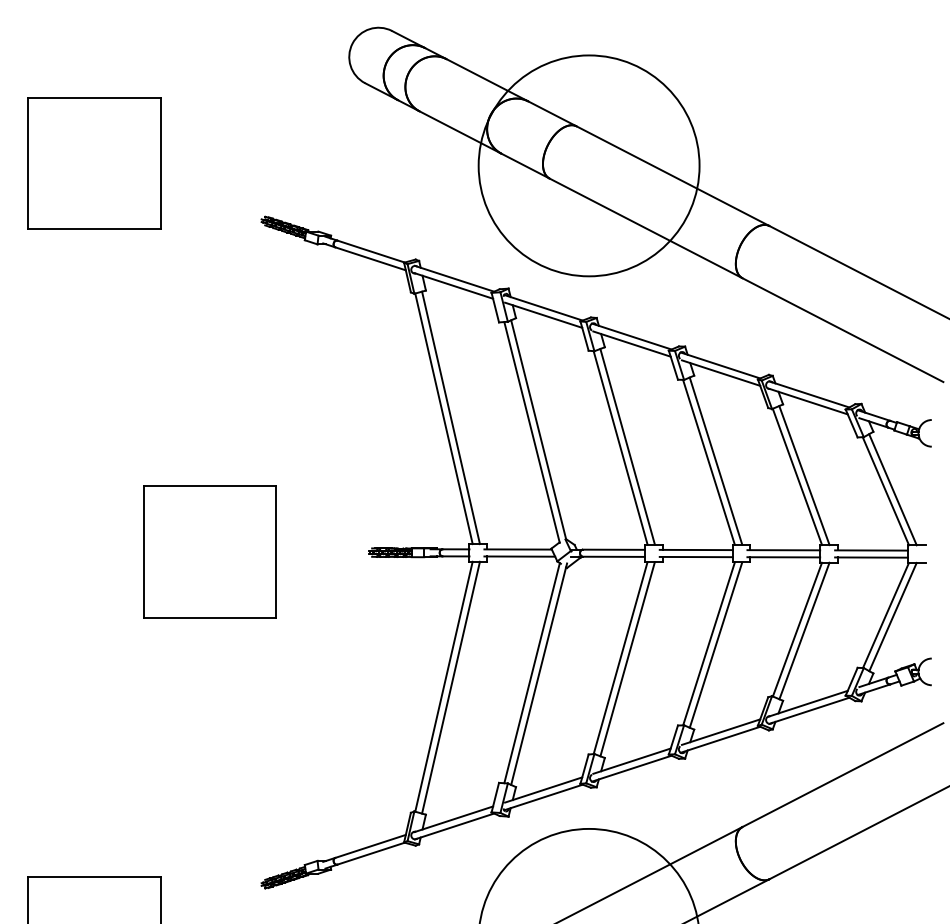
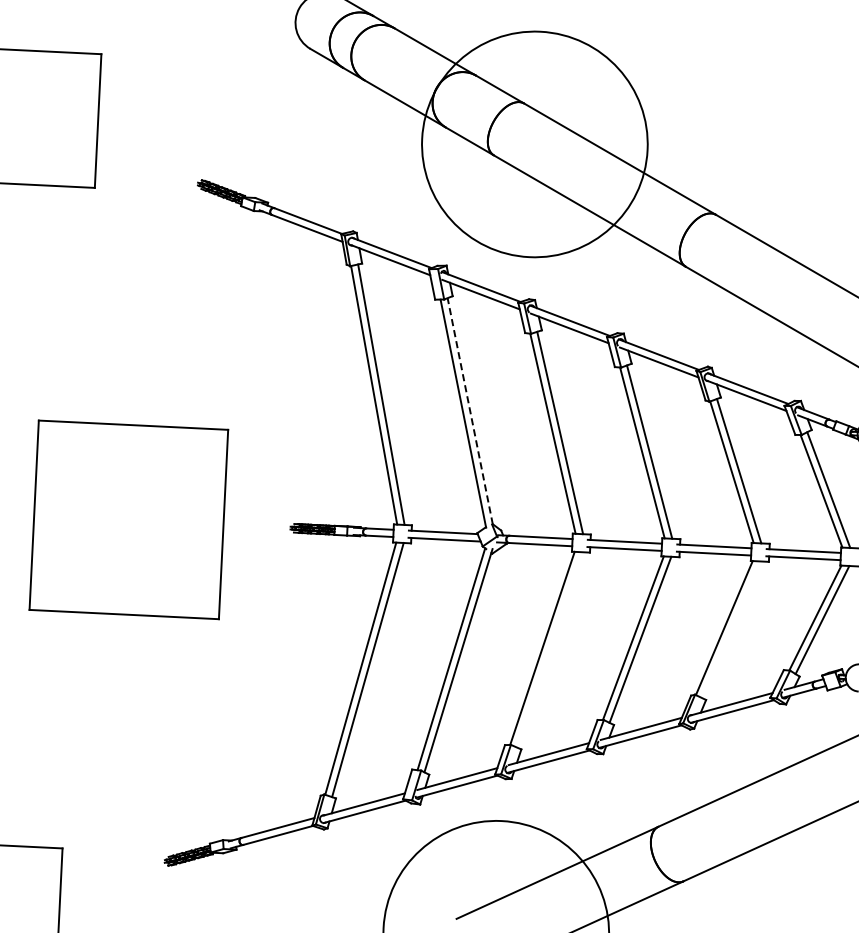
line: (538, 429) -> (470, 410), solid -> dashed
part: (209, 551) -> (128, 519), size x1.4
line: (804, 630) -> (731, 629), removed
line: (627, 659) -> (549, 650), removed

